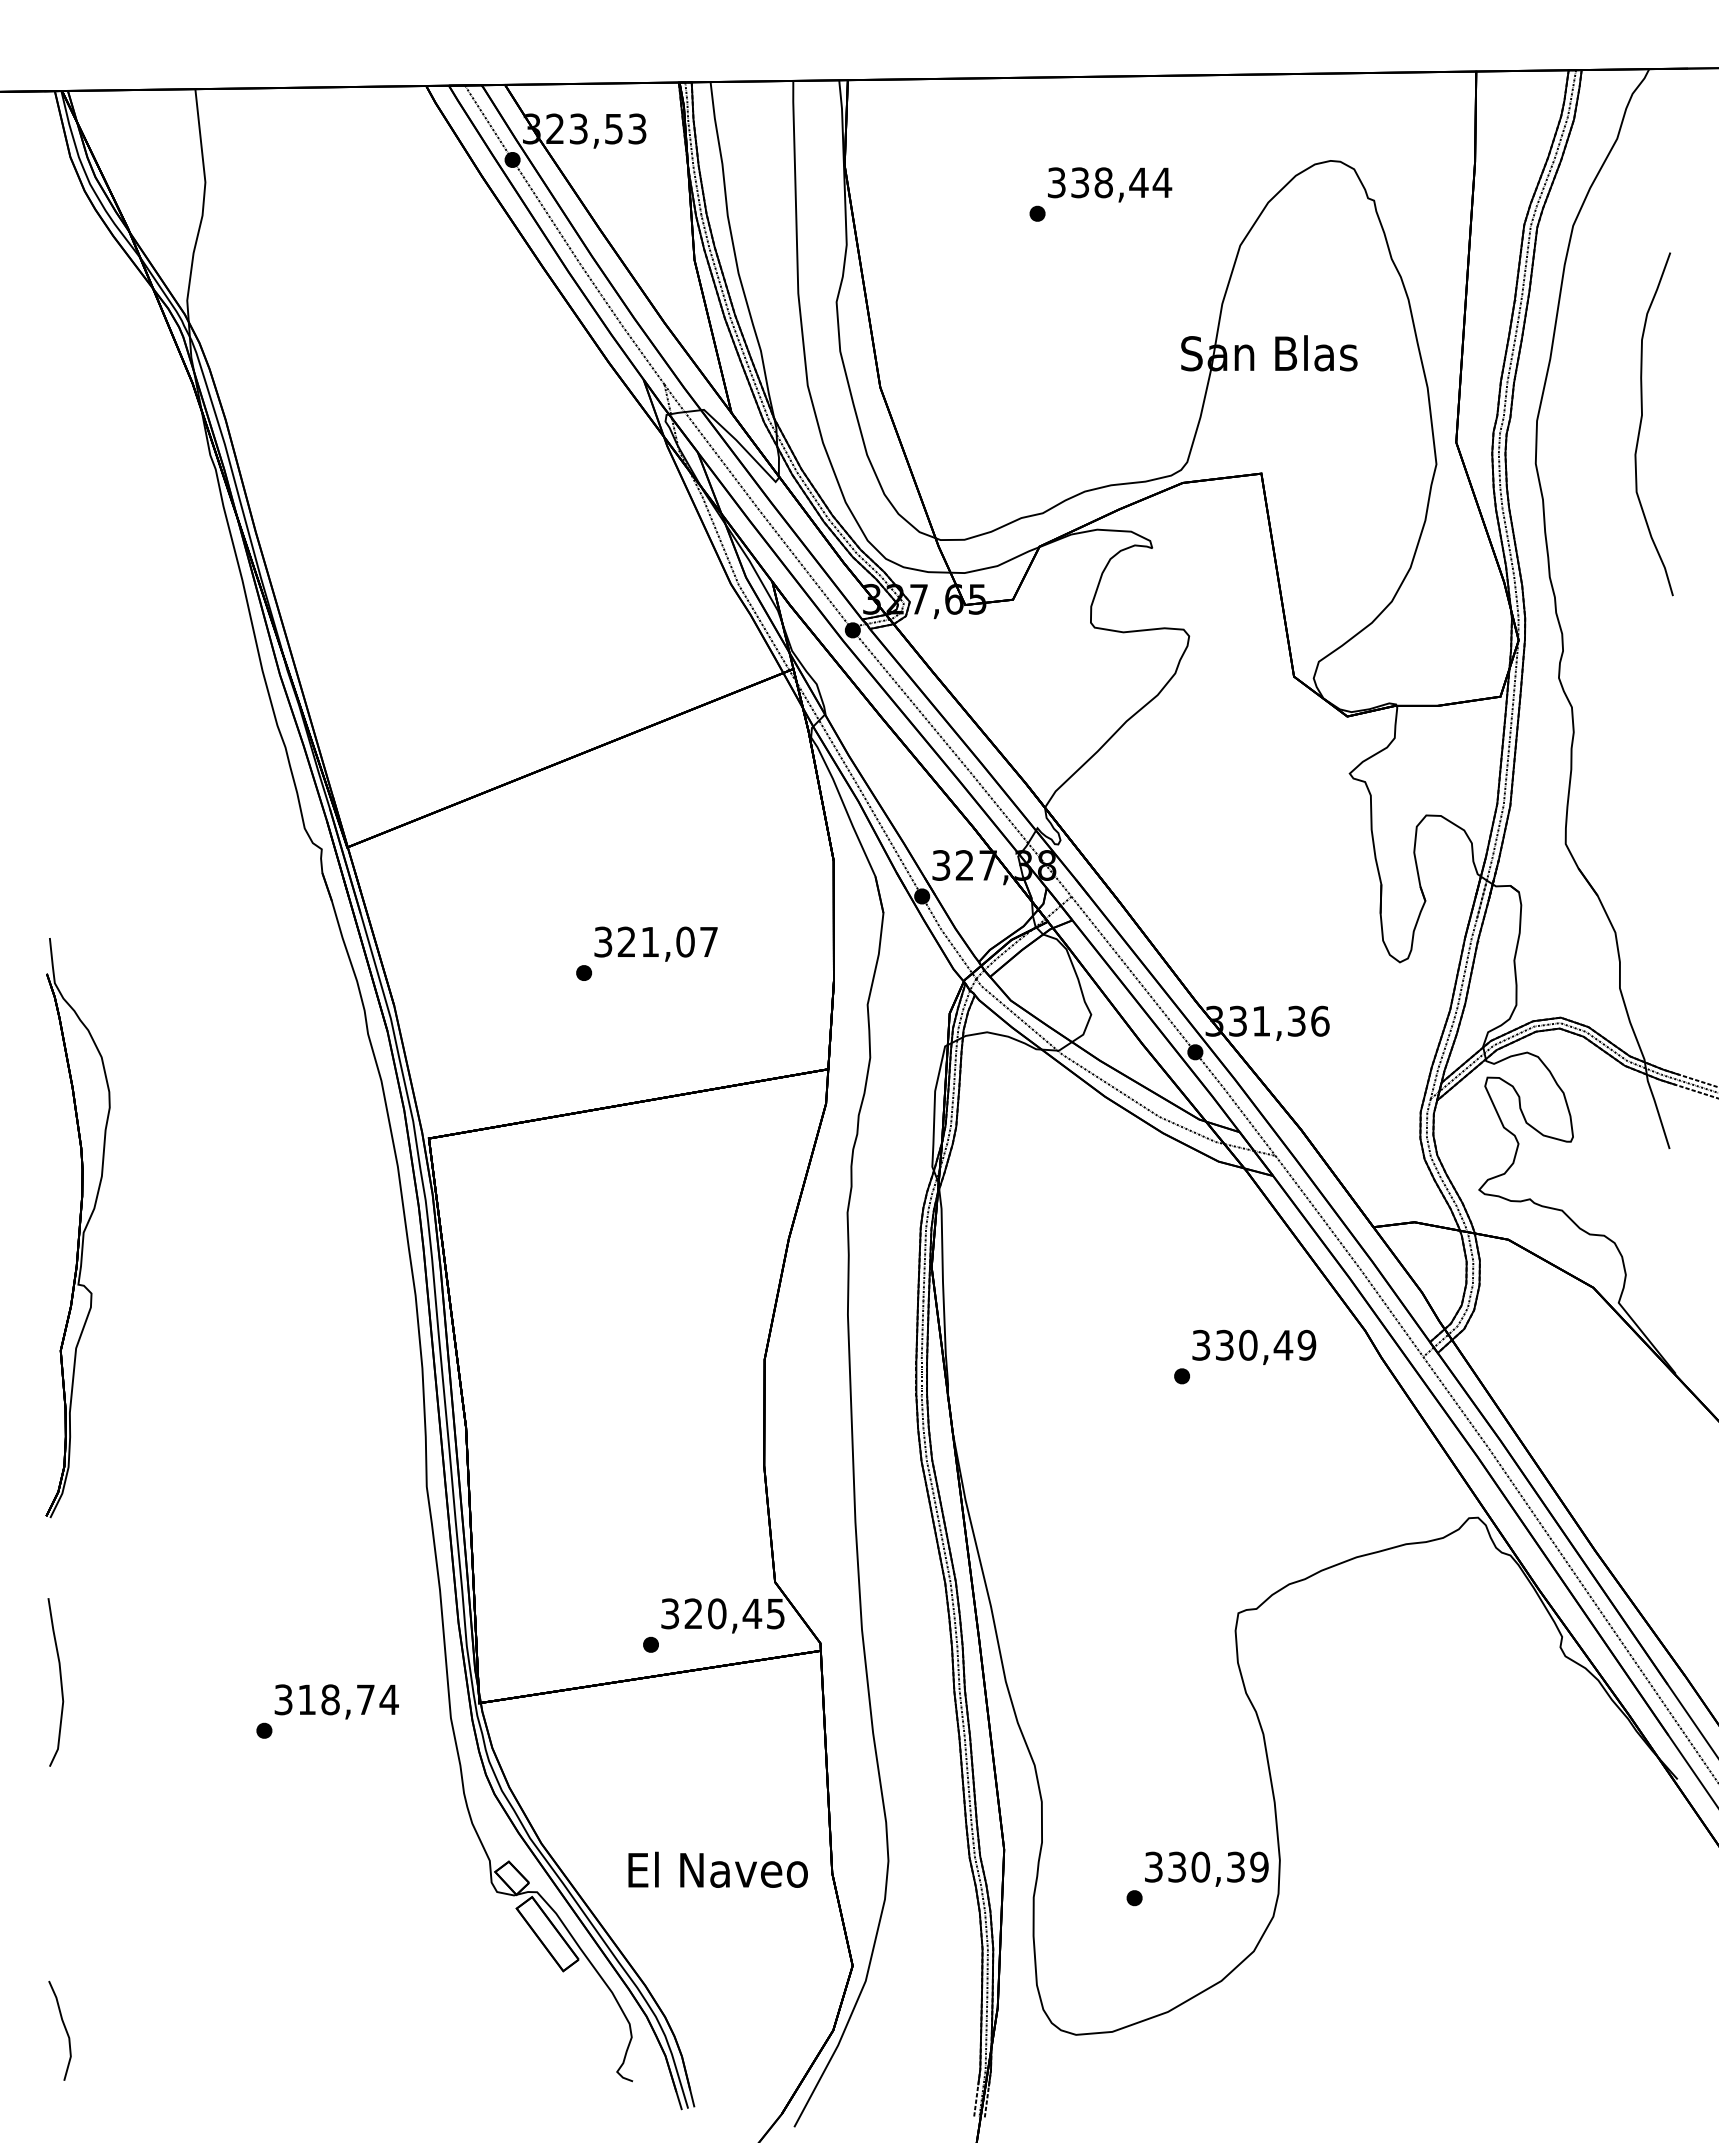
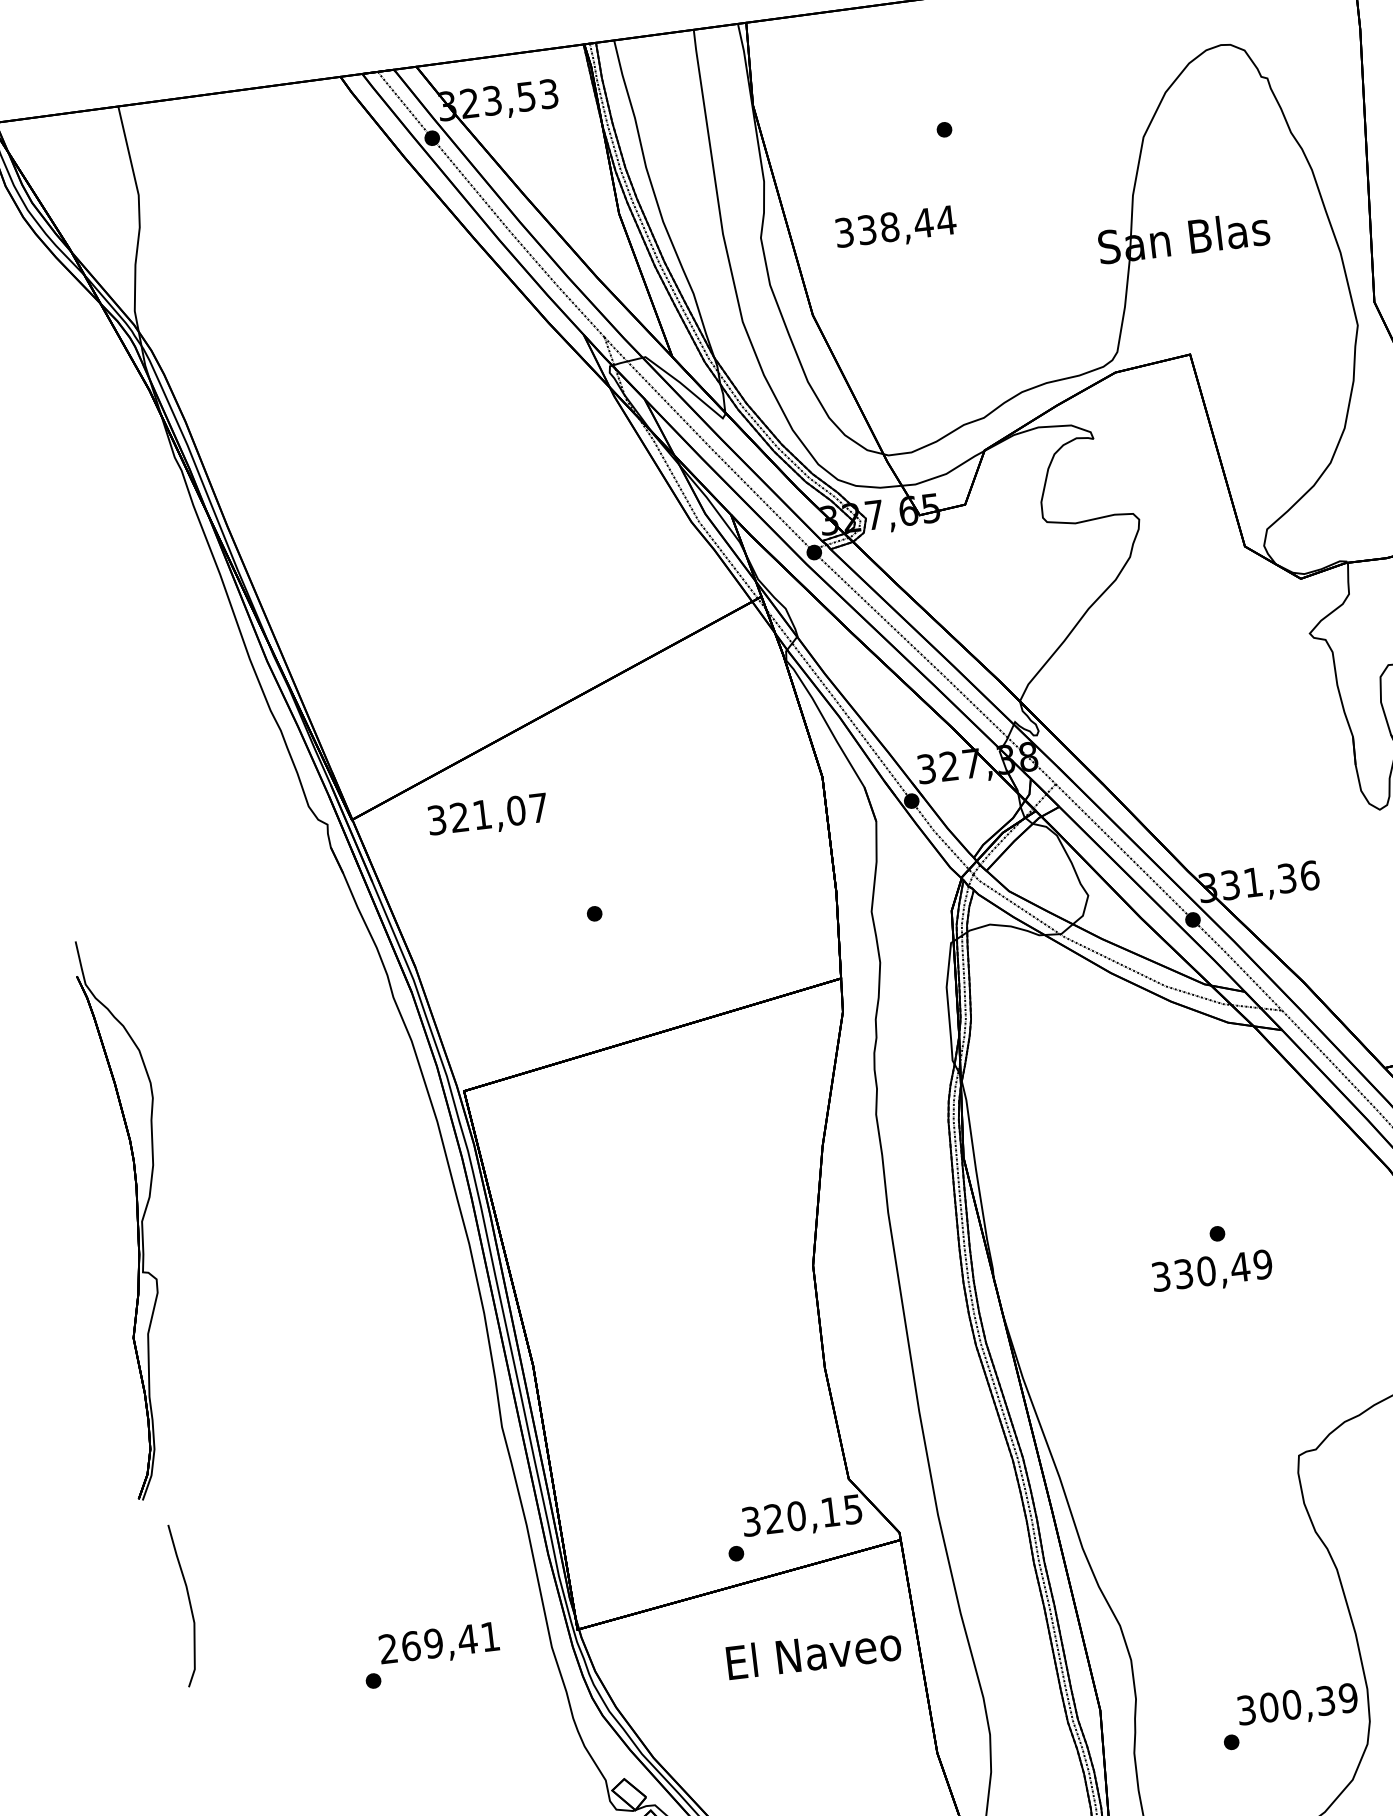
text: (1110, 184) -> (896, 228), moved
text: (655, 943) -> (487, 815), moved
text: (1254, 1346) -> (1212, 1271), moved
text: (752, 1613) -> (830, 1511), 320,45 -> 320,15
curve: (60, 1682) -> (189, 1604), moved
text: (336, 1699) -> (439, 1642), 318,74 -> 269,41
text: (1177, 1866) -> (1269, 1706), 330,39 -> 300,39
text: (717, 1869) -> (813, 1652), moved

